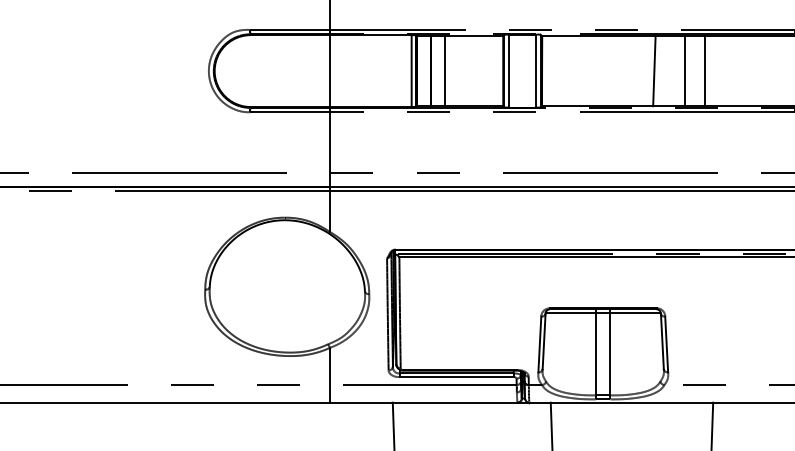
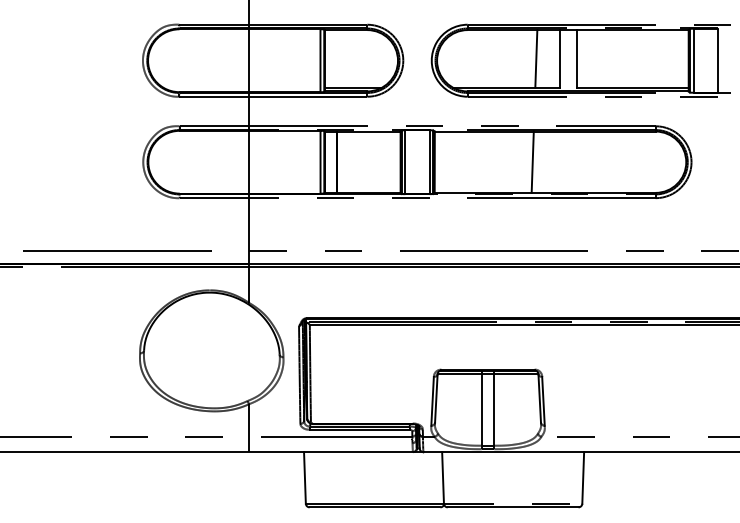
line: (444, 70) -> (349, 161), removed
line: (685, 70) -> (559, 161), removed
line: (705, 70) -> (577, 161), removed

